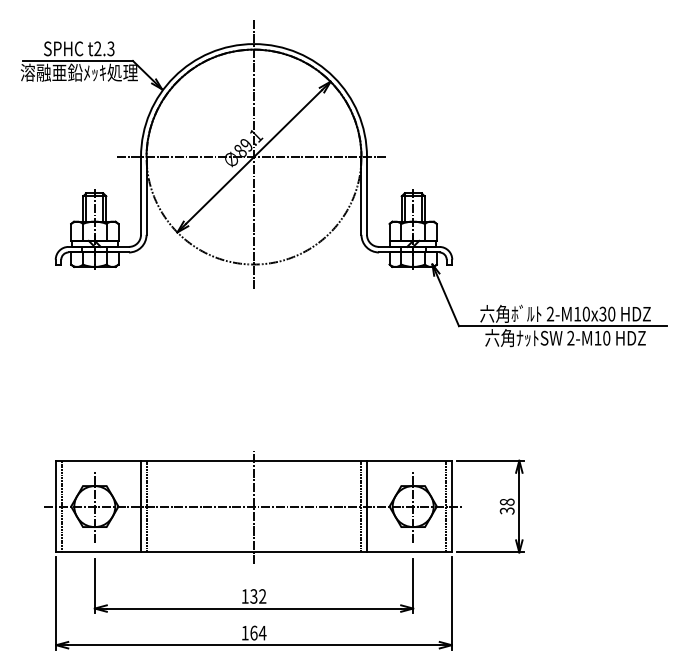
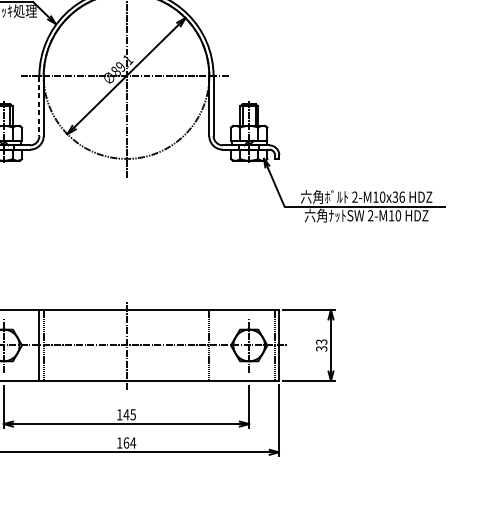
line: (141, 195) -> (39, 105), solid -> dashed
text: (611, 313) -> (402, 196), 2-M10x30 -> 2-M10x36
text: (507, 501) -> (321, 341), 38 -> 33
line: (367, 506) -> (213, 345), removed
text: (258, 596) -> (129, 414), 132 -> 145

